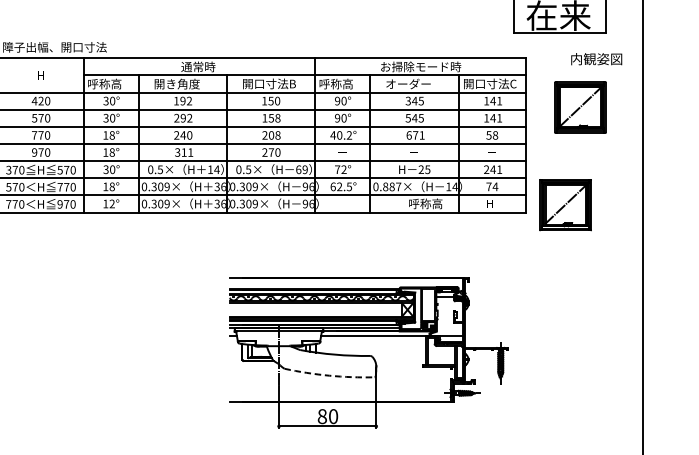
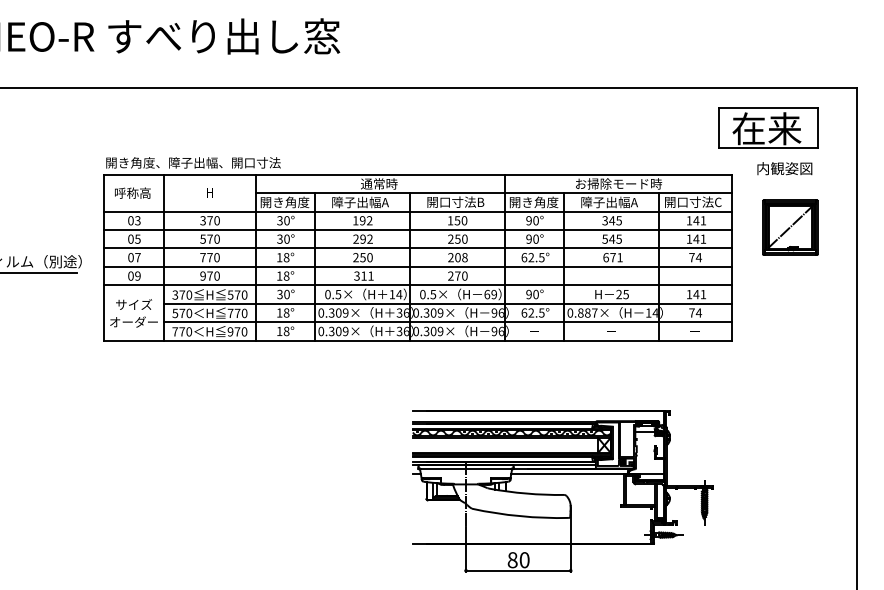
text: (596, 59) -> (784, 168), moved
text: (110, 84) -> (284, 202), 呼称高 -> 開き角度
text: (180, 84) -> (360, 202), 開き角度 -> 障子出幅A
text: (341, 84) -> (533, 202), 呼称高 -> 開き角度
text: (412, 84) -> (609, 202), オーダー -> 障子出幅A
text: (37, 100) -> (206, 220), 420 -> 370
text: (271, 117) -> (457, 238), 158 -> 250
text: (182, 135) -> (362, 257), 240 -> 250
text: (340, 135) -> (532, 257), 40.2° -> 62.5°
text: (492, 135) -> (695, 257), 58 -> 74
text: (486, 168) -> (689, 293), 241 -> 141
text: (340, 169) -> (532, 294), 72° -> 90°
text: (425, 203) -> (623, 330), 呼称高 -> －
text: (112, 204) -> (286, 331), 12° -> 18°
text: (491, 204) -> (694, 331), H -> －
part: (565, 204) -> (774, 332), removed
arc: (329, 375) -> (520, 516), dashed -> solid

